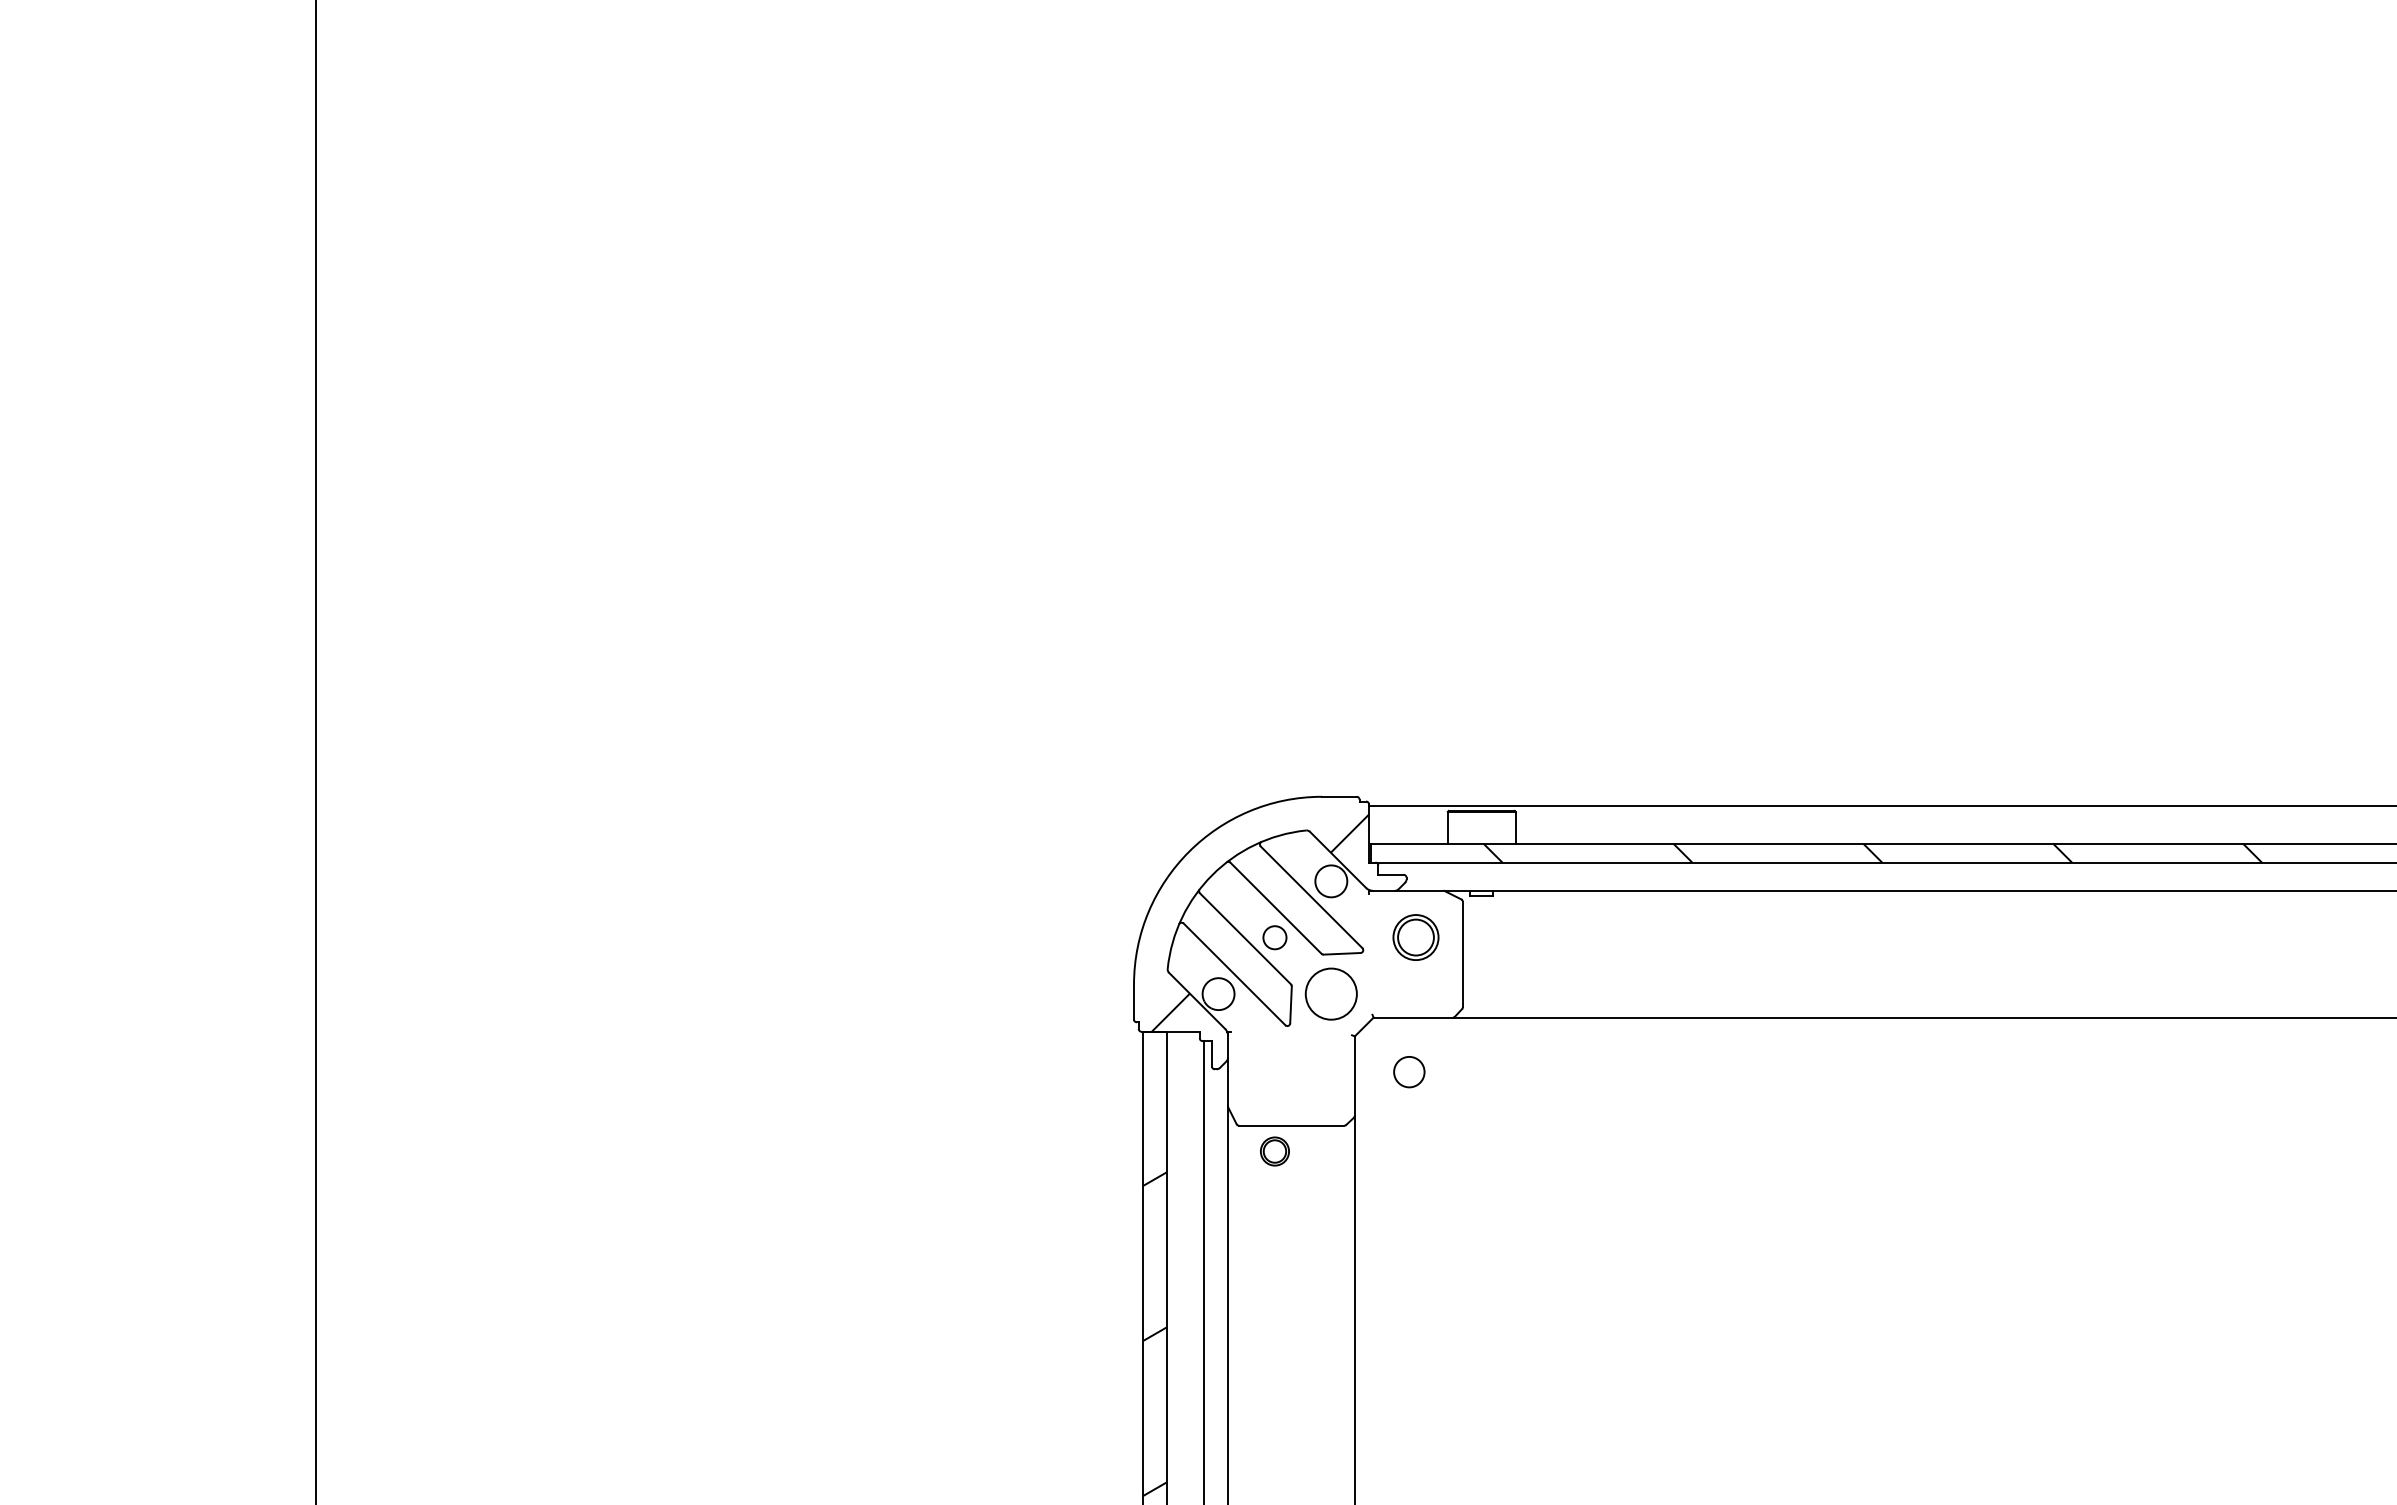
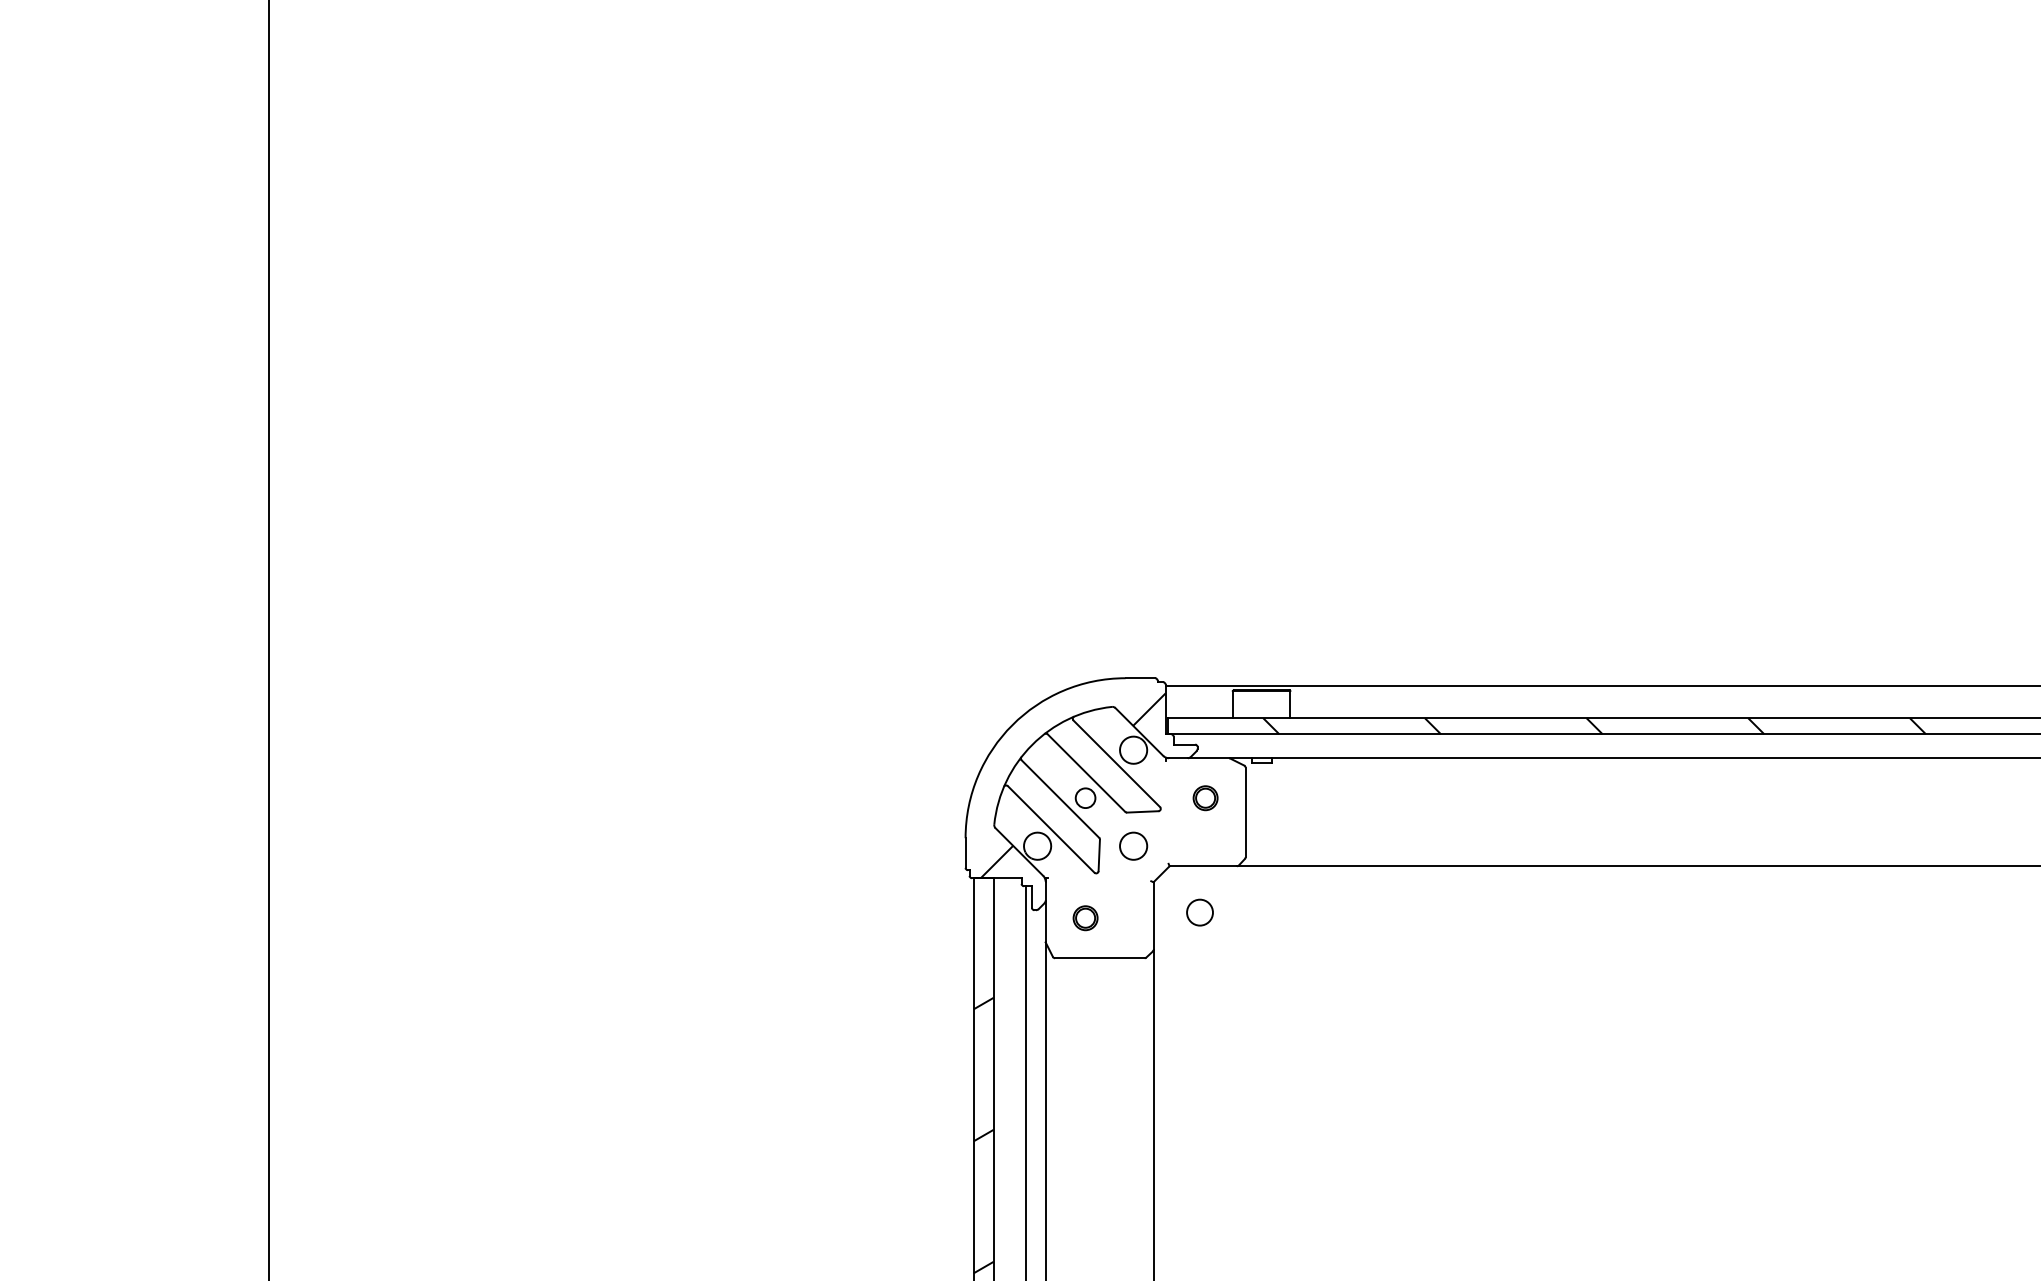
part: (1415, 938) -> (1205, 798), size x0.62
circle: (1331, 993) -> (1133, 845), size x0.62
part: (1274, 1151) -> (1085, 918), moved

